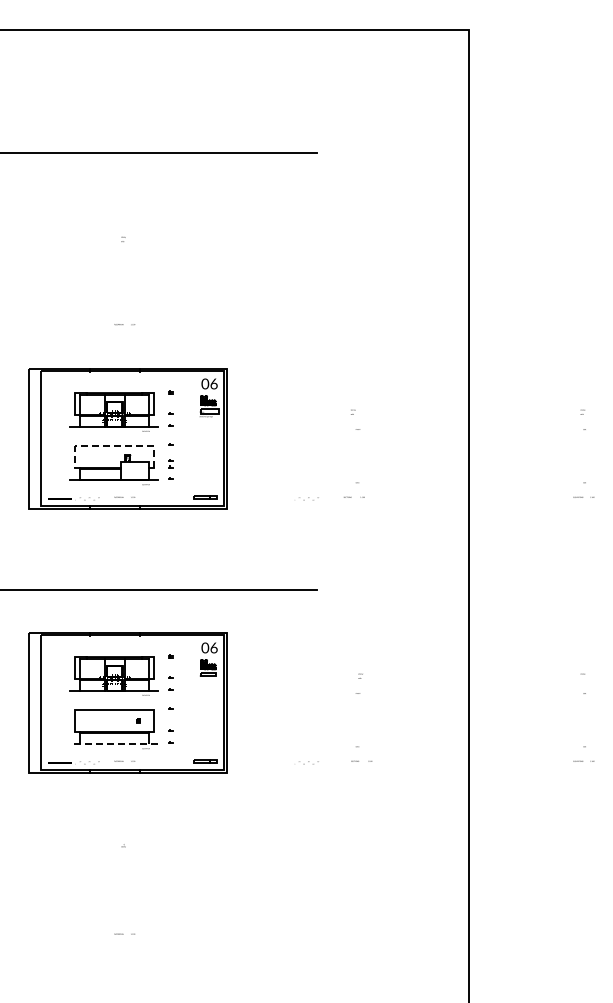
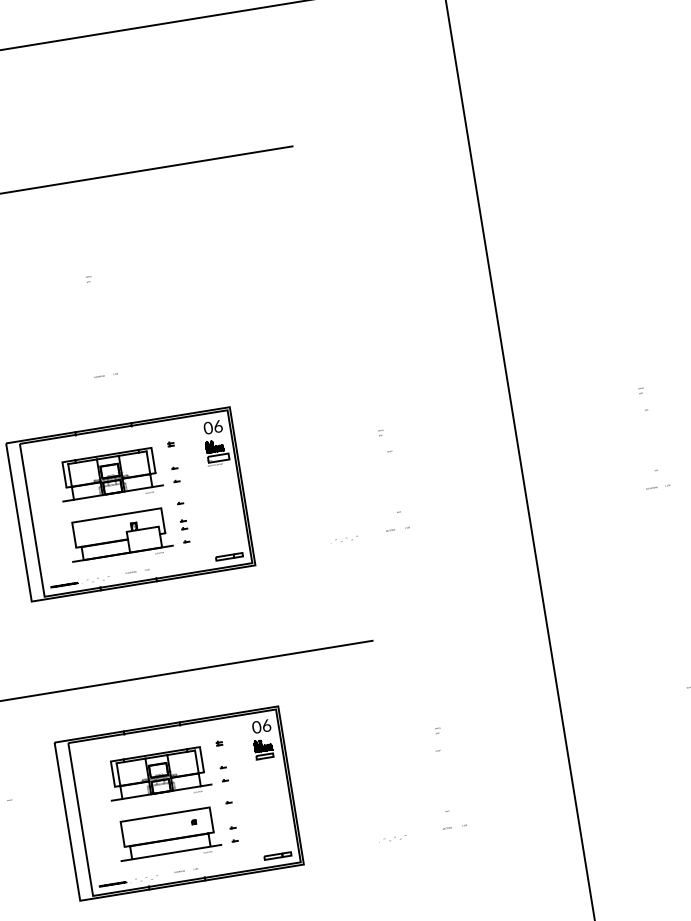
line: (113, 446) -> (115, 515), dashed -> solid
line: (114, 744) -> (171, 853), dashed -> solid

